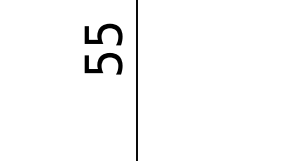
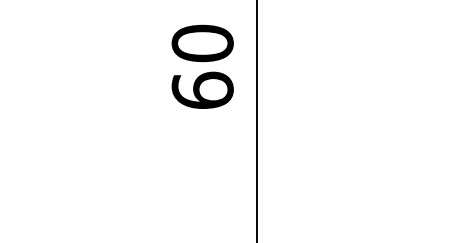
text: (103, 48) -> (203, 66), 55 -> 60

